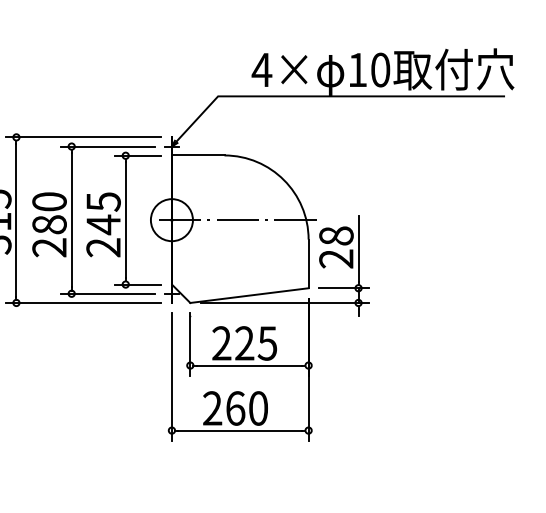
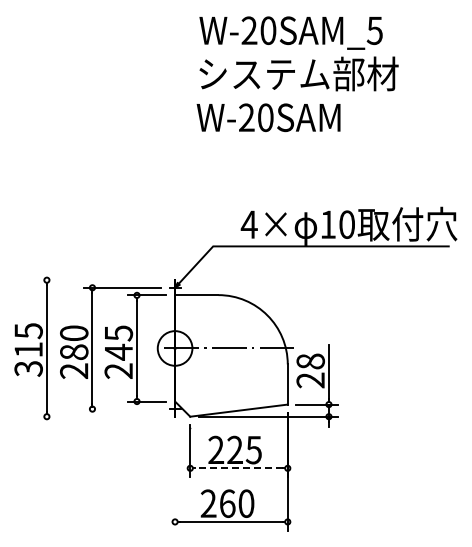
line: (83, 137) -> (102, 280), removed
line: (108, 294) -> (122, 409), removed
line: (83, 302) -> (102, 416), removed
line: (250, 365) -> (239, 468), solid -> dashed
line: (172, 376) -> (175, 477), removed

